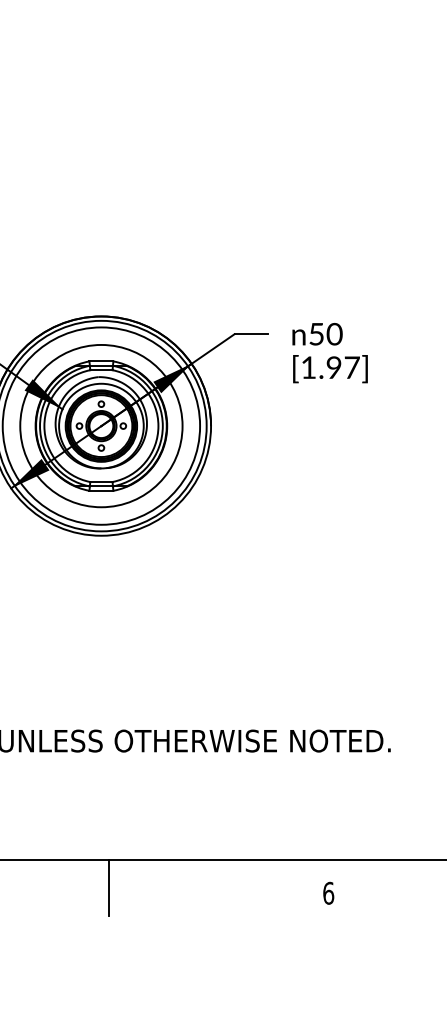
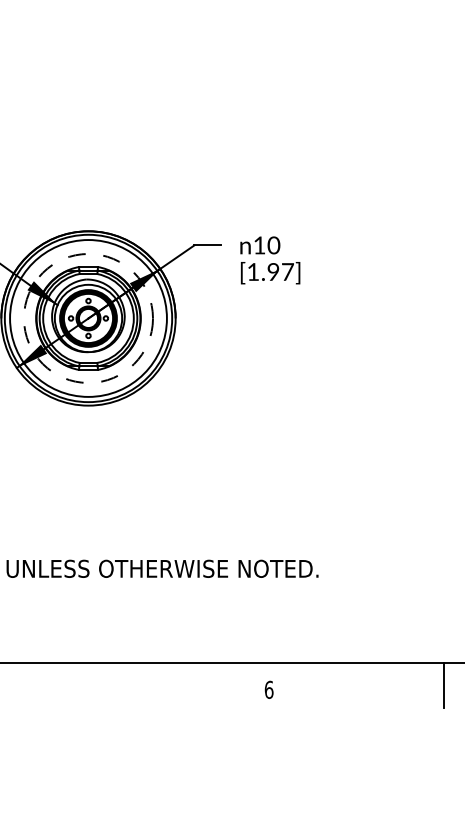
text: (316, 334) -> (259, 245), 50 -> 10
circle: (101, 424) -> (88, 317), solid -> dashed
line: (108, 887) -> (94, 685), removed

